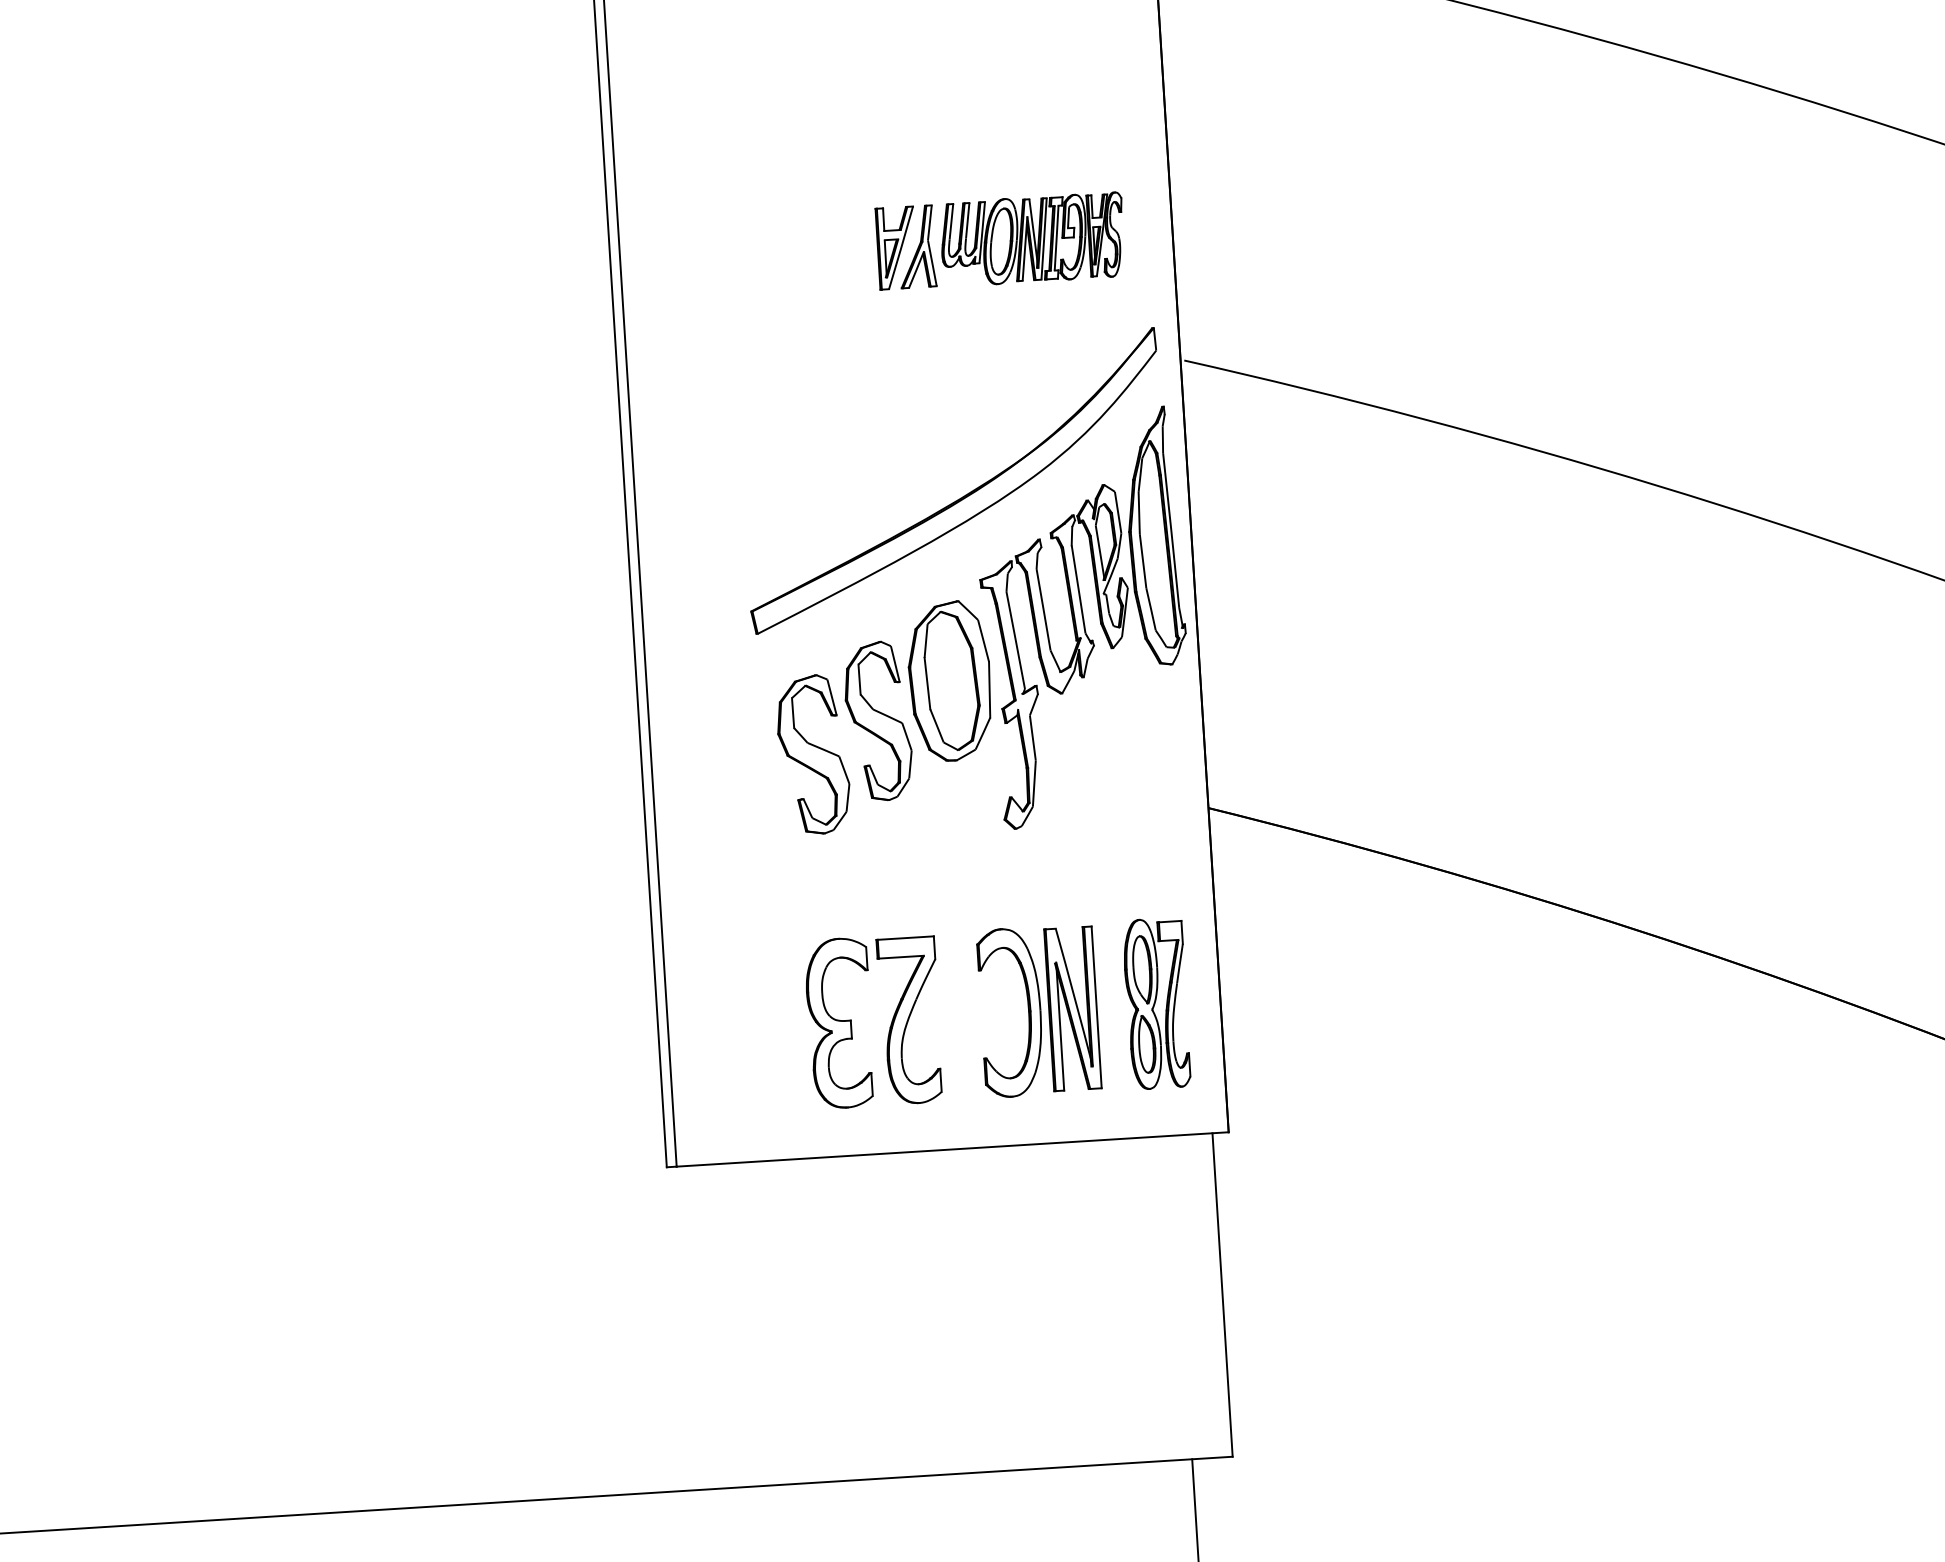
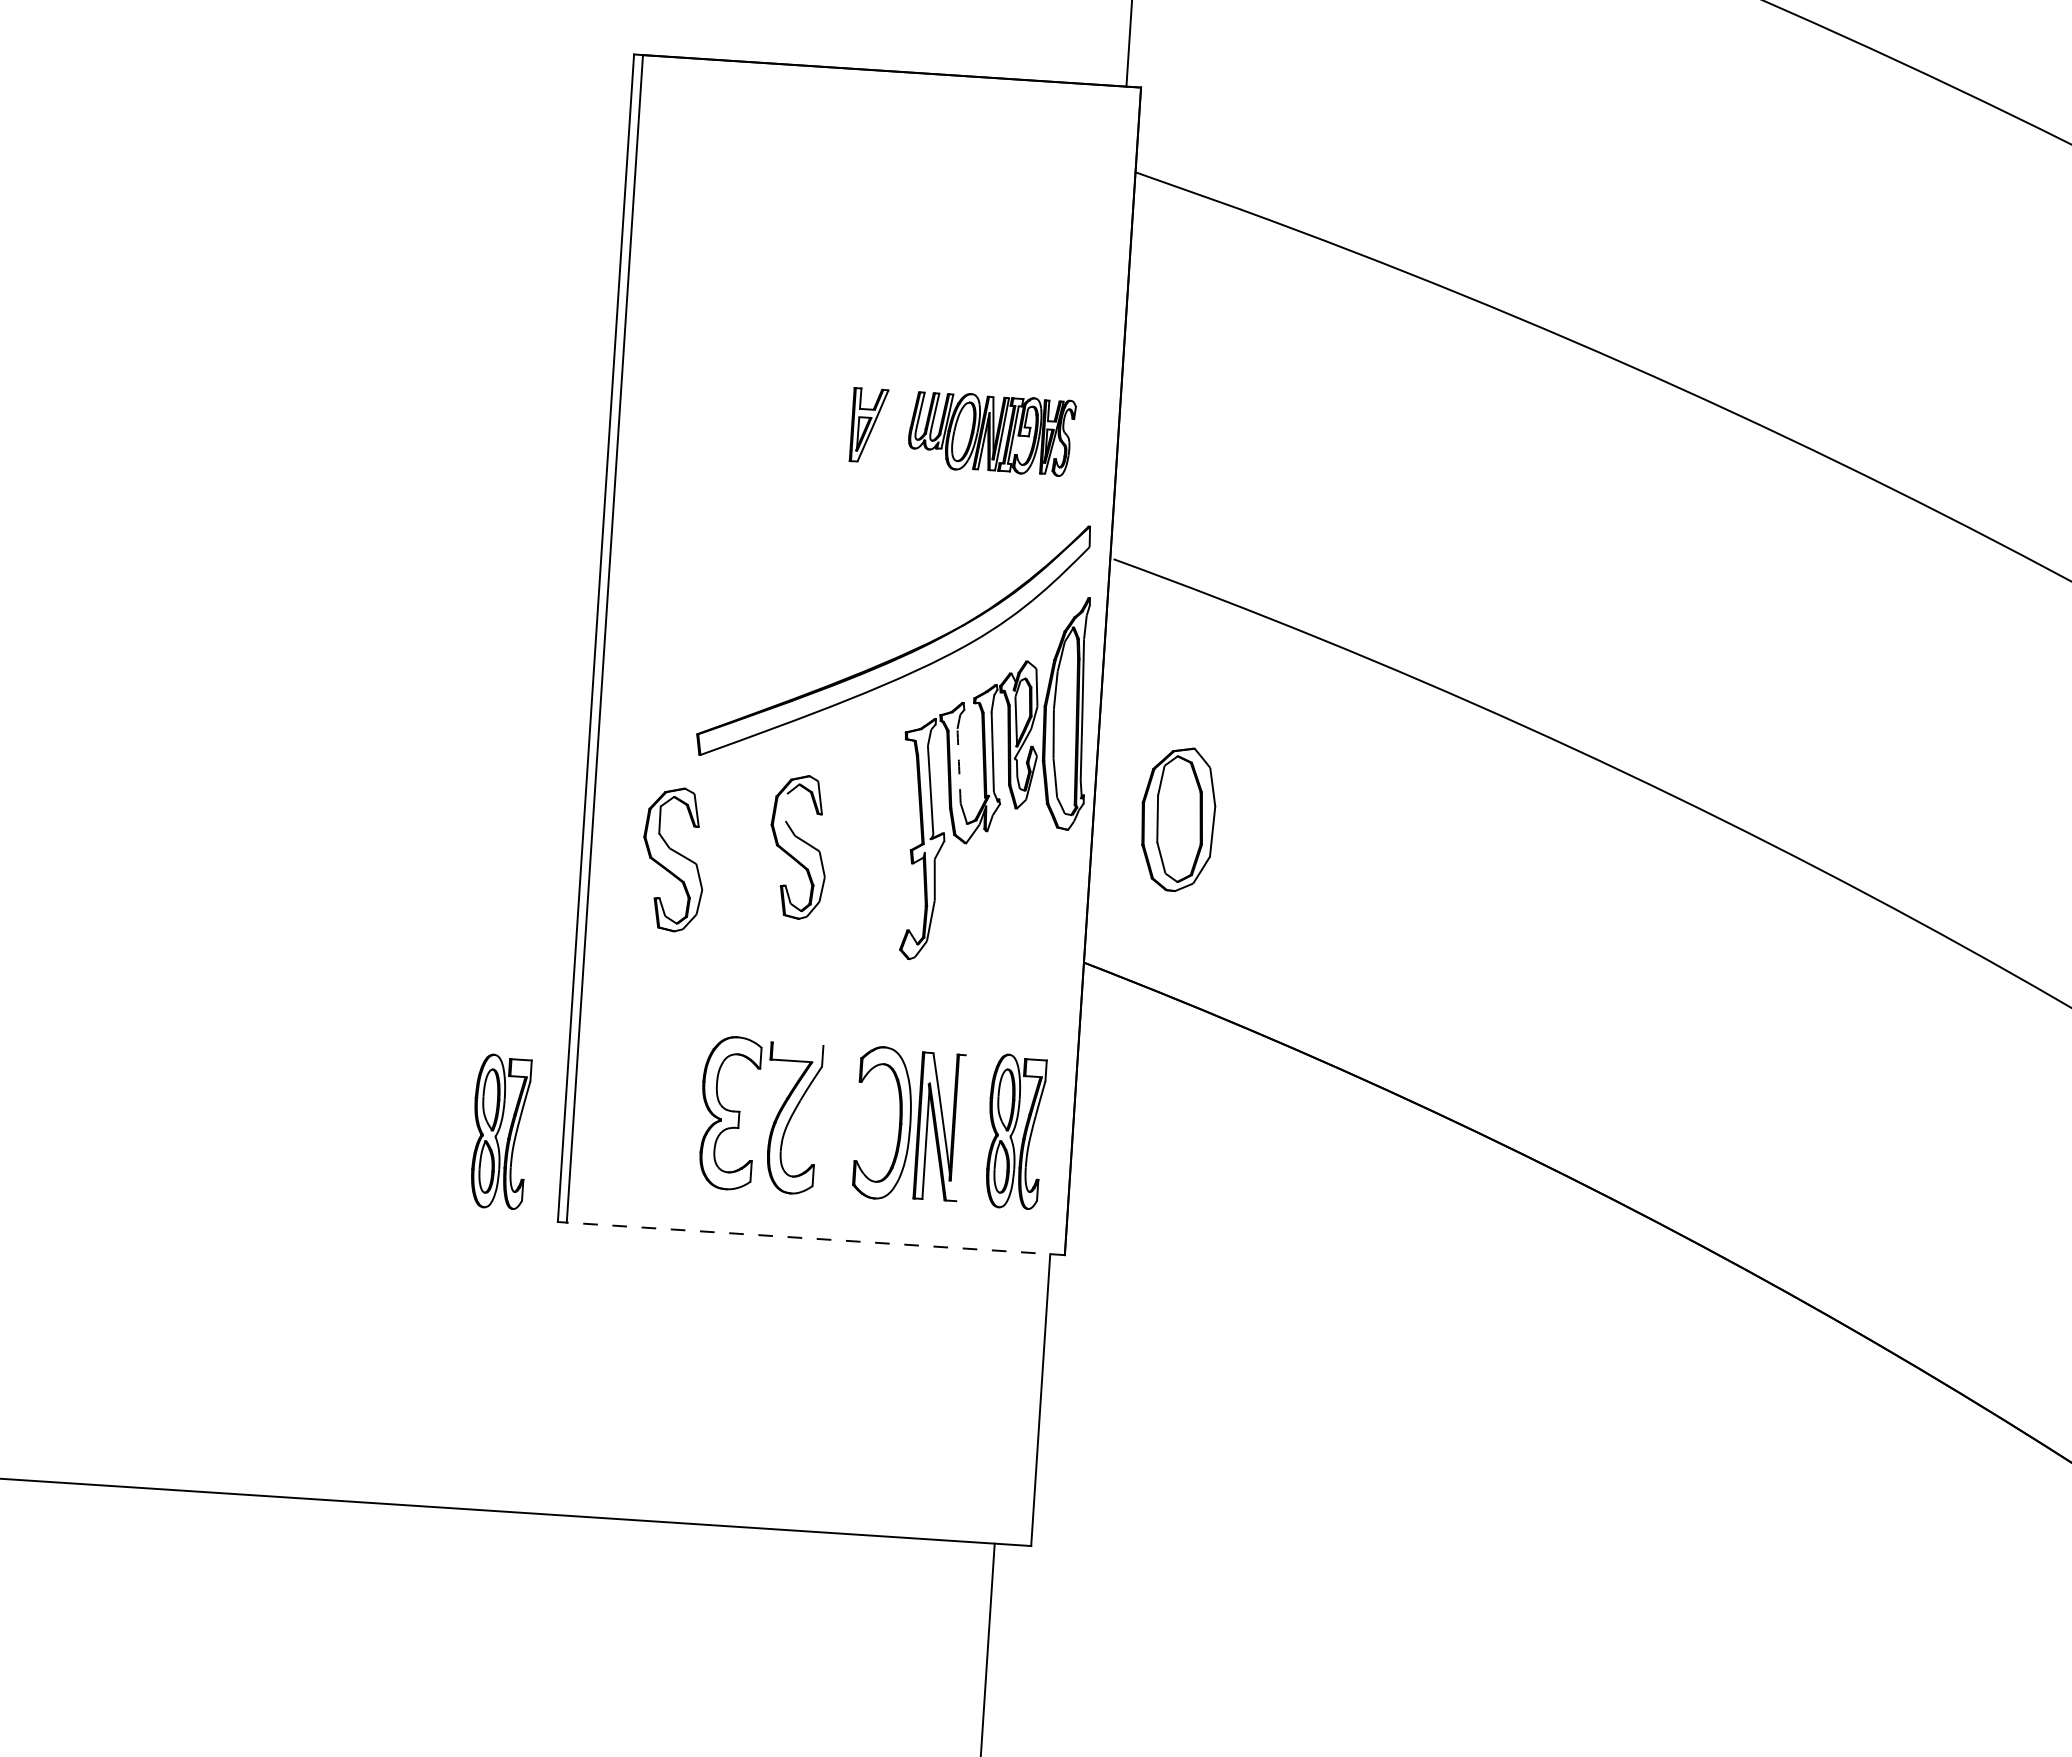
part: (917, 247) -> (887, 427), removed
arc: (1044, 610) -> (959, 766), solid -> dashed
line: (859, 679) -> (786, 807), removed
part: (950, 681) -> (1178, 819), moved
part: (813, 754) -> (673, 859), moved
line: (905, 937) -> (797, 1043), removed
line: (1096, 1007) -> (960, 1128), removed
part: (592, 1075) -> (501, 1131), added
line: (952, 1149) -> (815, 1238), solid -> dashed

